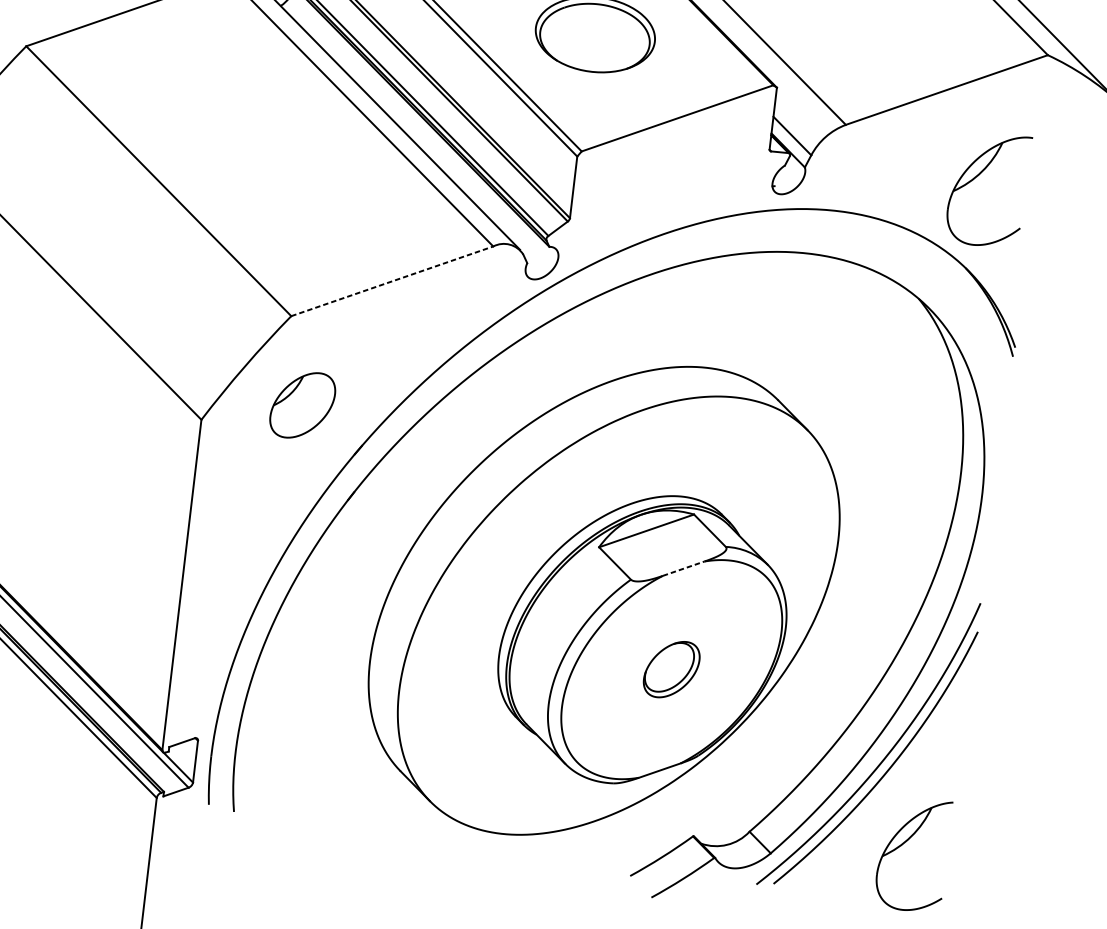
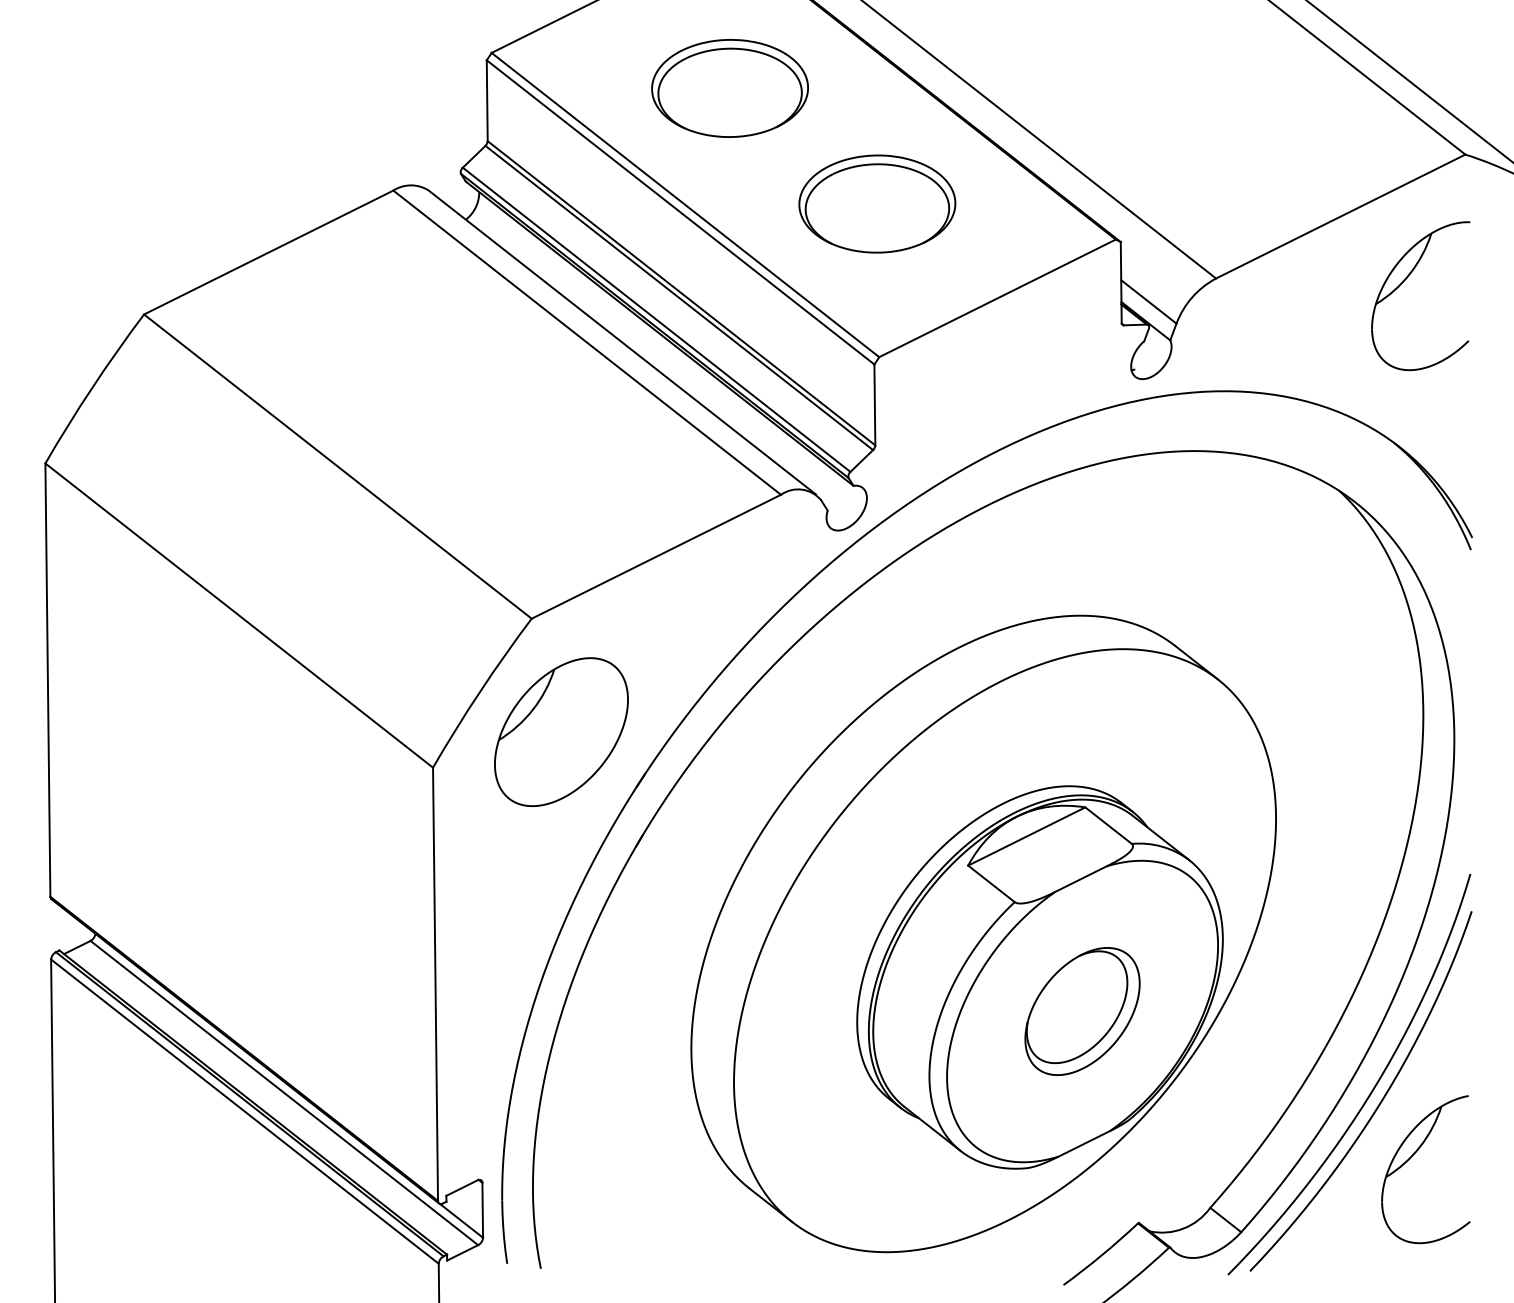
part: (978, 176) -> (1405, 280), moved
line: (392, 281) -> (656, 556), dashed -> solid
part: (302, 404) -> (561, 731), size x1.67
line: (684, 569) -> (1081, 879), dashed -> solid
part: (671, 669) -> (1082, 1011), size x1.67
part: (903, 844) -> (1411, 1158), moved

